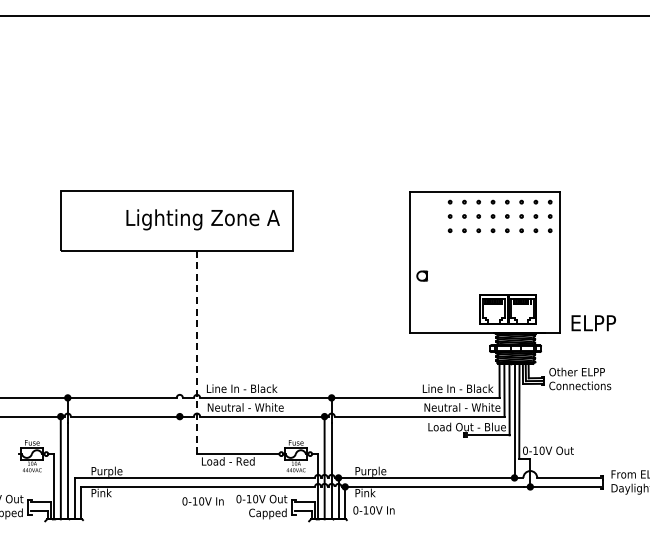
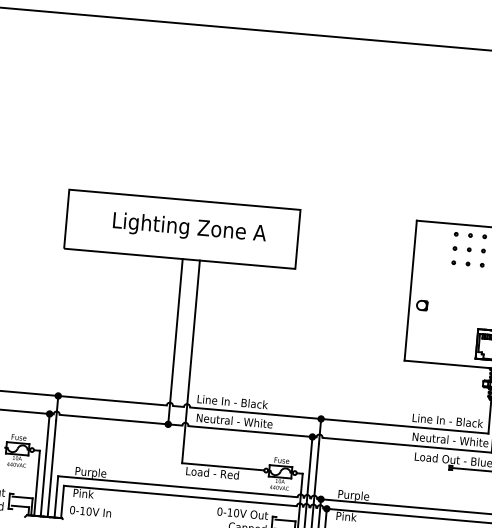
text: (202, 219) -> (189, 228), moved
line: (179, 333) -> (175, 341), added
line: (197, 352) -> (191, 362), dashed -> solid
text: (202, 501) -> (90, 511), moved

